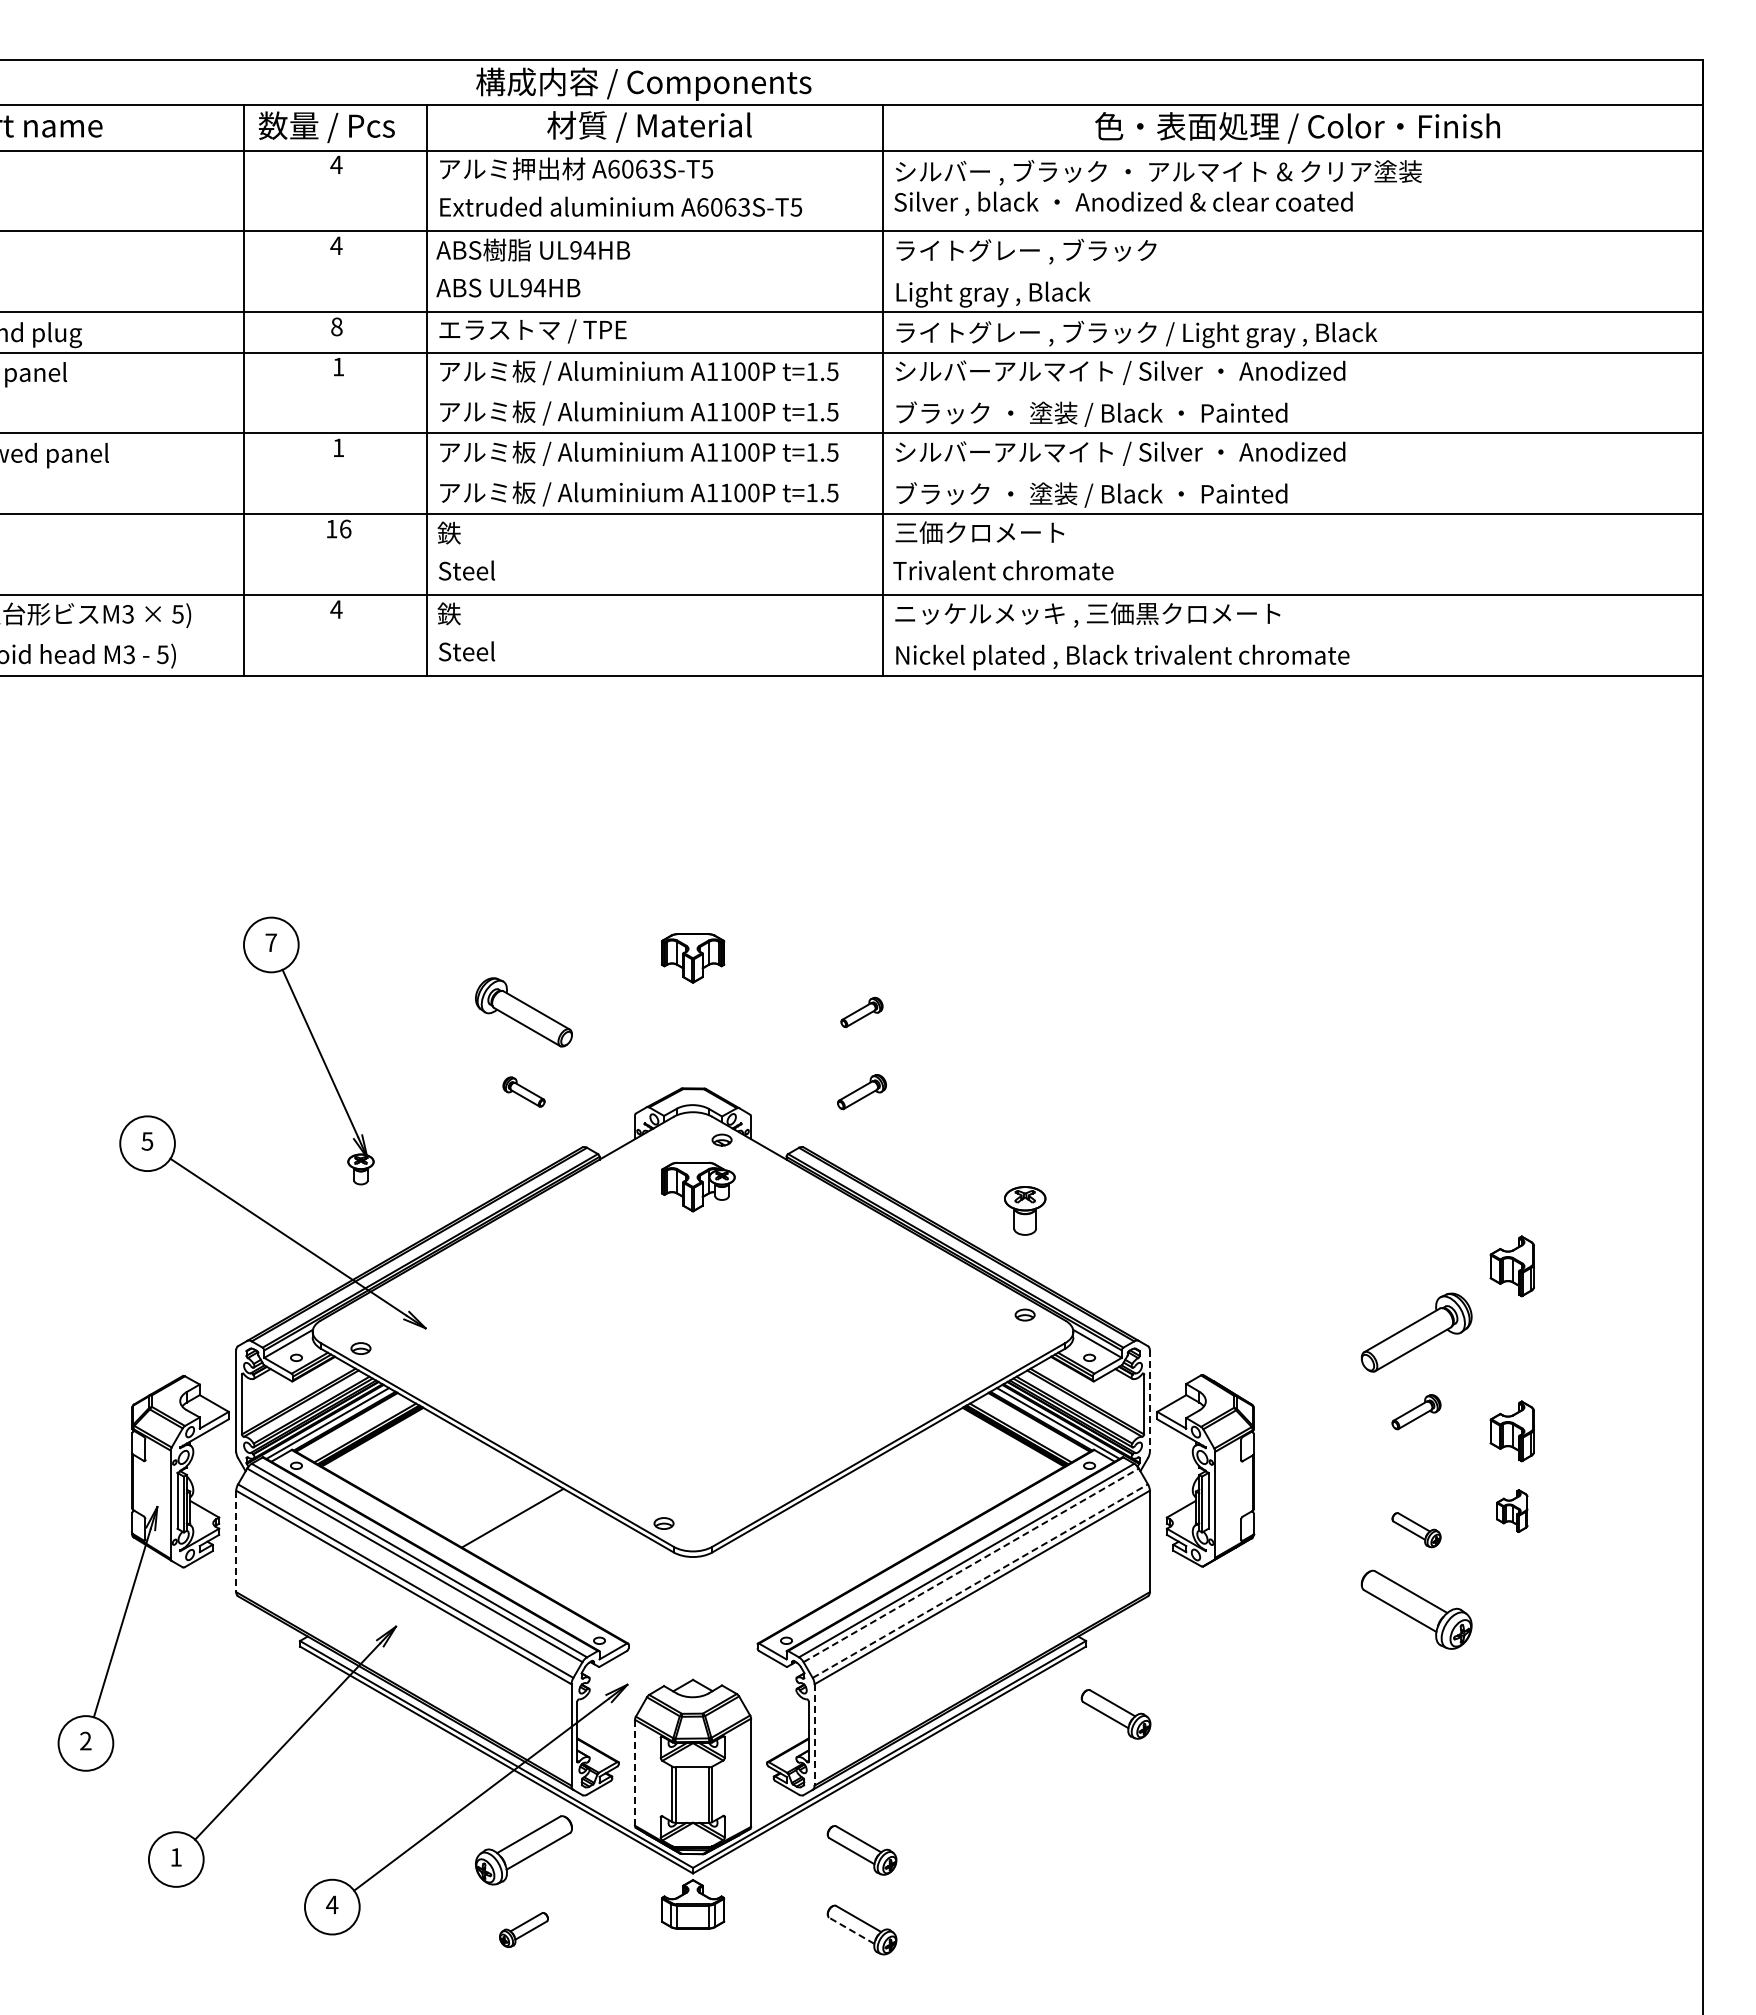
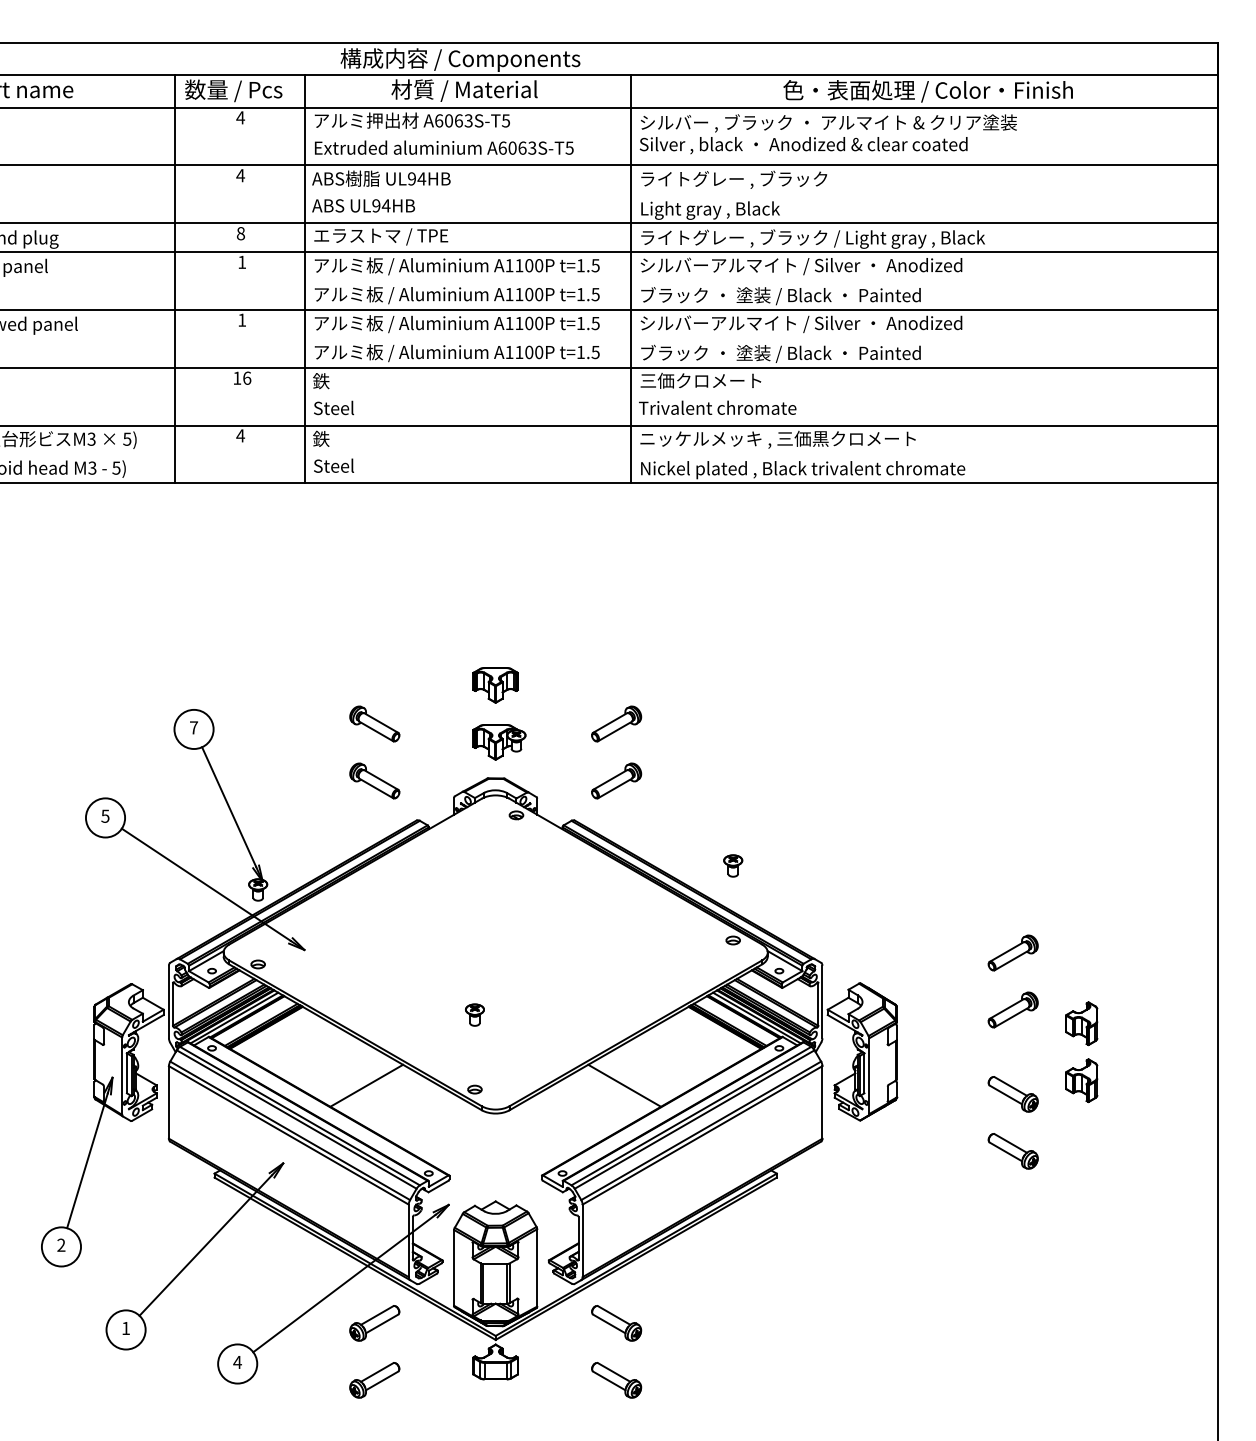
part: (523, 1012) -> (374, 724), size x0.71
part: (861, 1012) -> (616, 724), size x1.67
part: (316, 1047) -> (226, 802), moved
part: (523, 1091) -> (374, 780), size x1.67
part: (861, 1091) -> (616, 780), size x1.43
part: (698, 1186) -> (499, 741), moved
part: (1024, 1210) -> (732, 865), size x0.62
part: (1511, 1266) -> (1081, 905), removed
part: (1416, 1332) -> (1013, 952), size x0.62
line: (1149, 1401) -> (822, 1002), dashed -> solid
part: (1416, 1411) -> (1013, 1009), size x1.43
part: (663, 1419) -> (474, 1015), added
part: (1511, 1510) -> (1081, 1080), size x1.43
line: (873, 1517) -> (624, 1085), added
part: (1416, 1529) -> (1013, 1093), size x1.43
line: (236, 1541) -> (169, 1102), dashed -> solid
line: (971, 1565) -> (694, 1119), dashed -> solid
line: (980, 1581) -> (701, 1131), dashed -> solid
part: (1416, 1609) -> (1013, 1151), size x0.62
part: (1115, 1714) -> (797, 1226), removed
line: (814, 1735) -> (582, 1241), dashed -> solid
line: (635, 1772) -> (454, 1267), dashed -> solid
part: (523, 1850) -> (374, 1323), size x0.71
part: (523, 1929) -> (374, 1380), size x1.43
line: (851, 1930) -> (609, 1380), dashed -> solid

